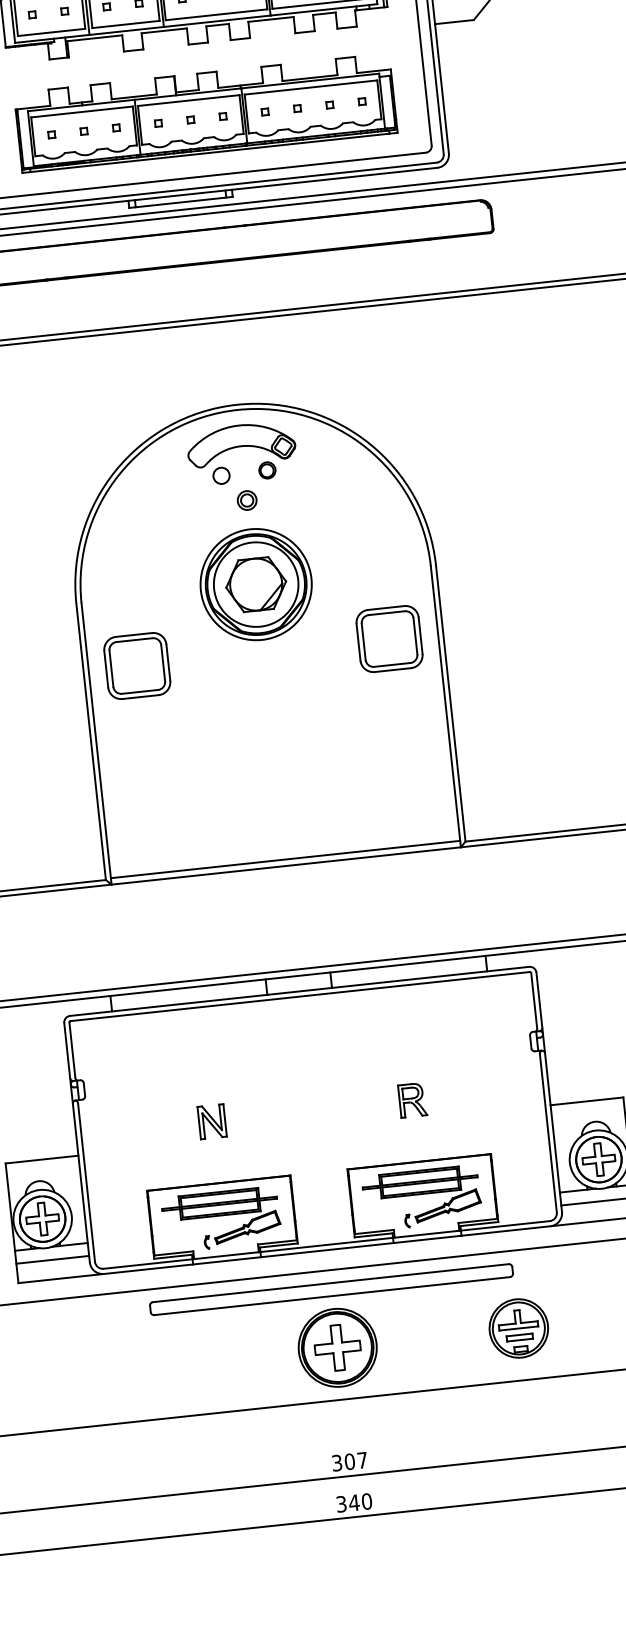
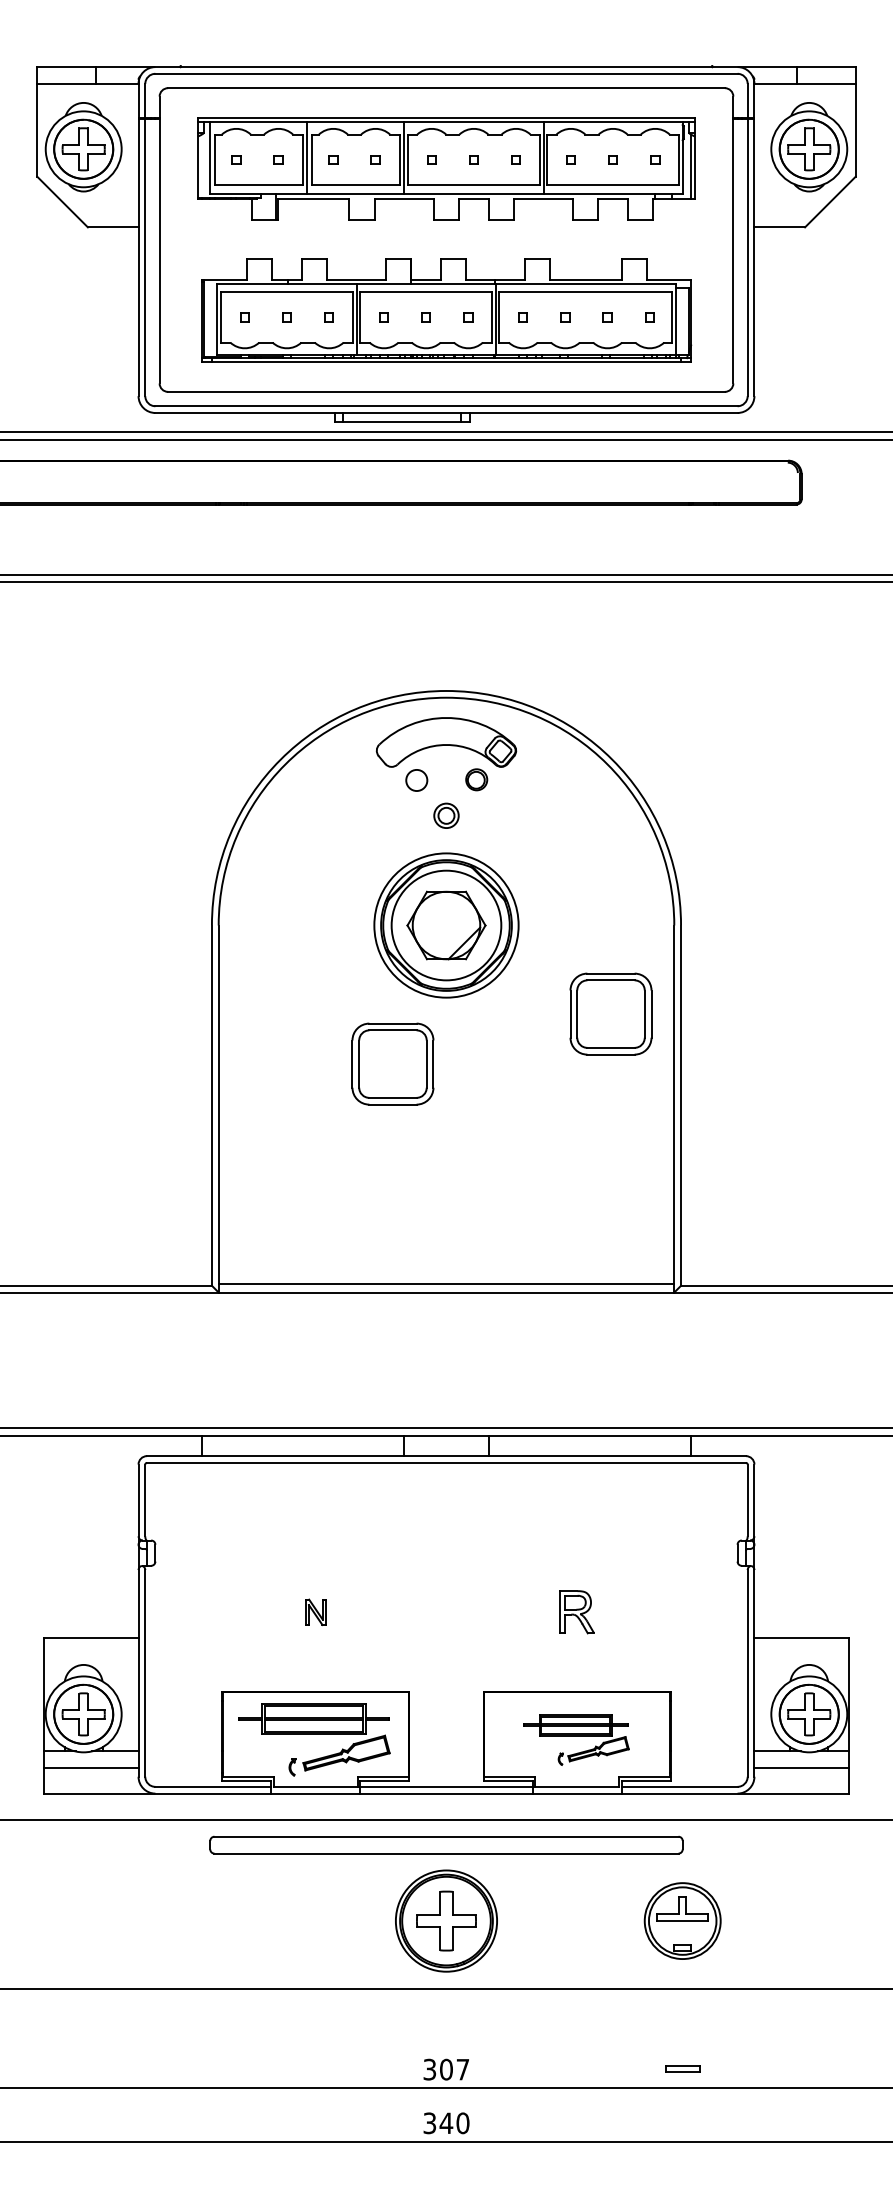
part: (136, 665) -> (392, 1063), moved
part: (212, 1122) -> (315, 1612), size x0.6
part: (422, 1197) -> (576, 1739), size x0.7
part: (519, 1337) -> (682, 2068), moved

